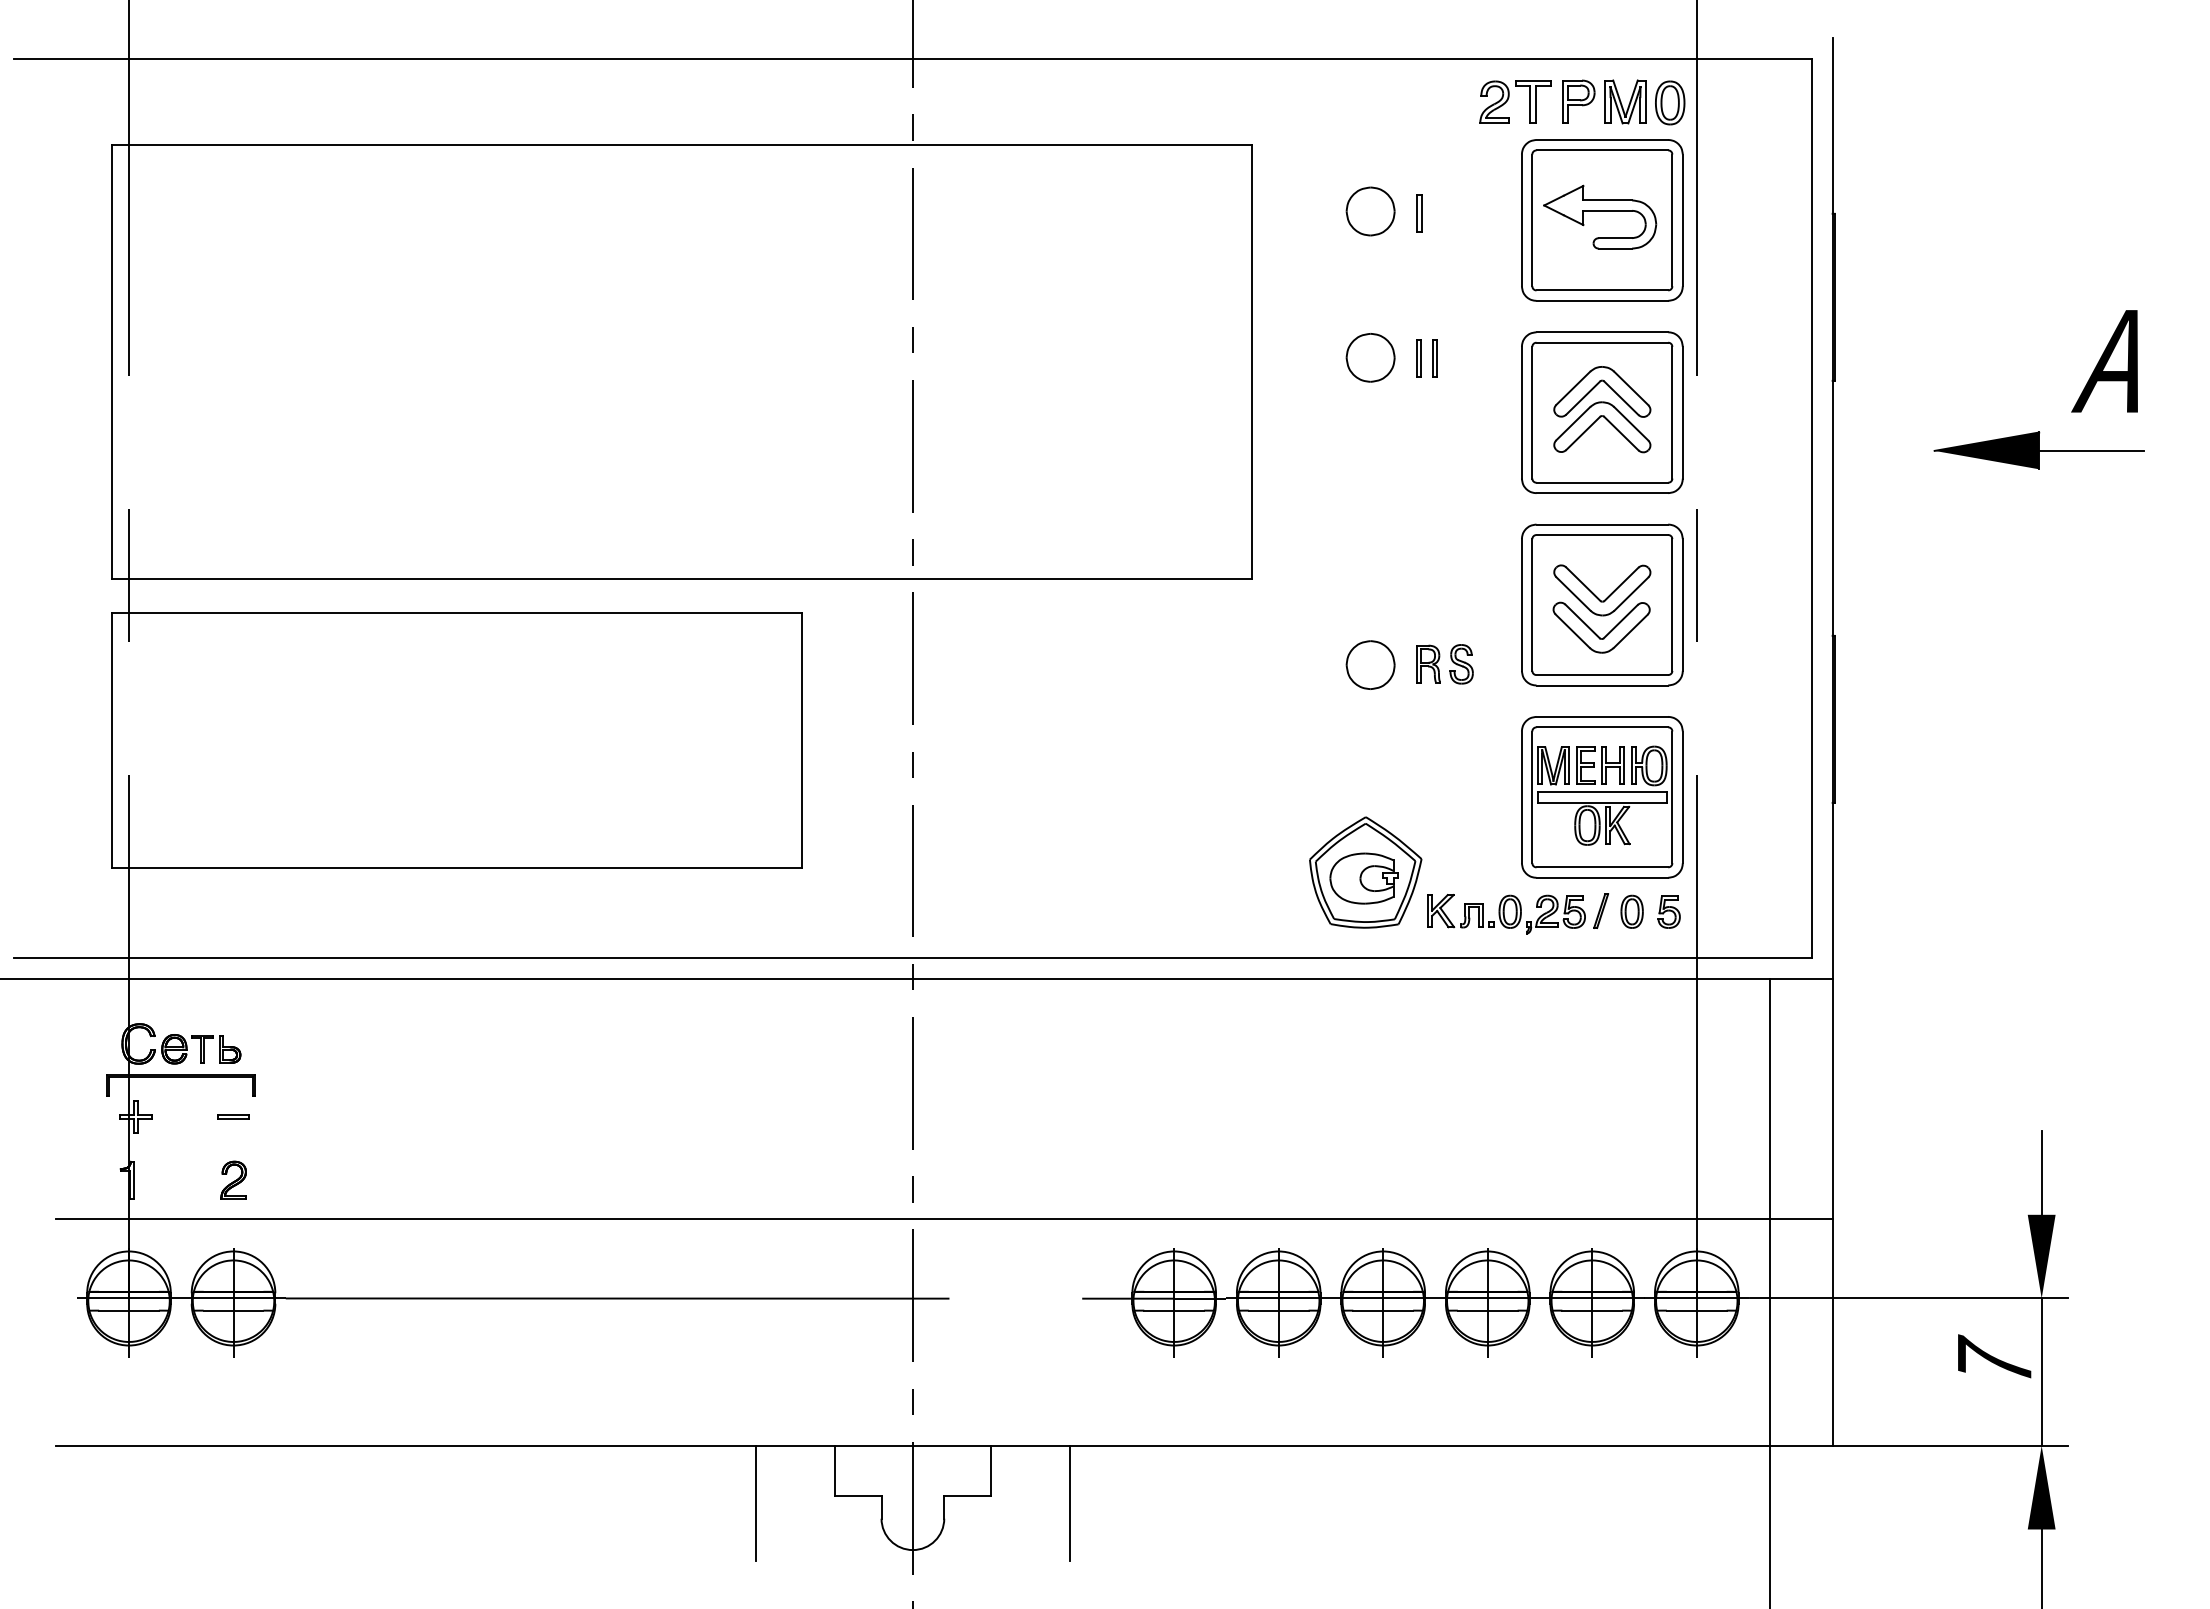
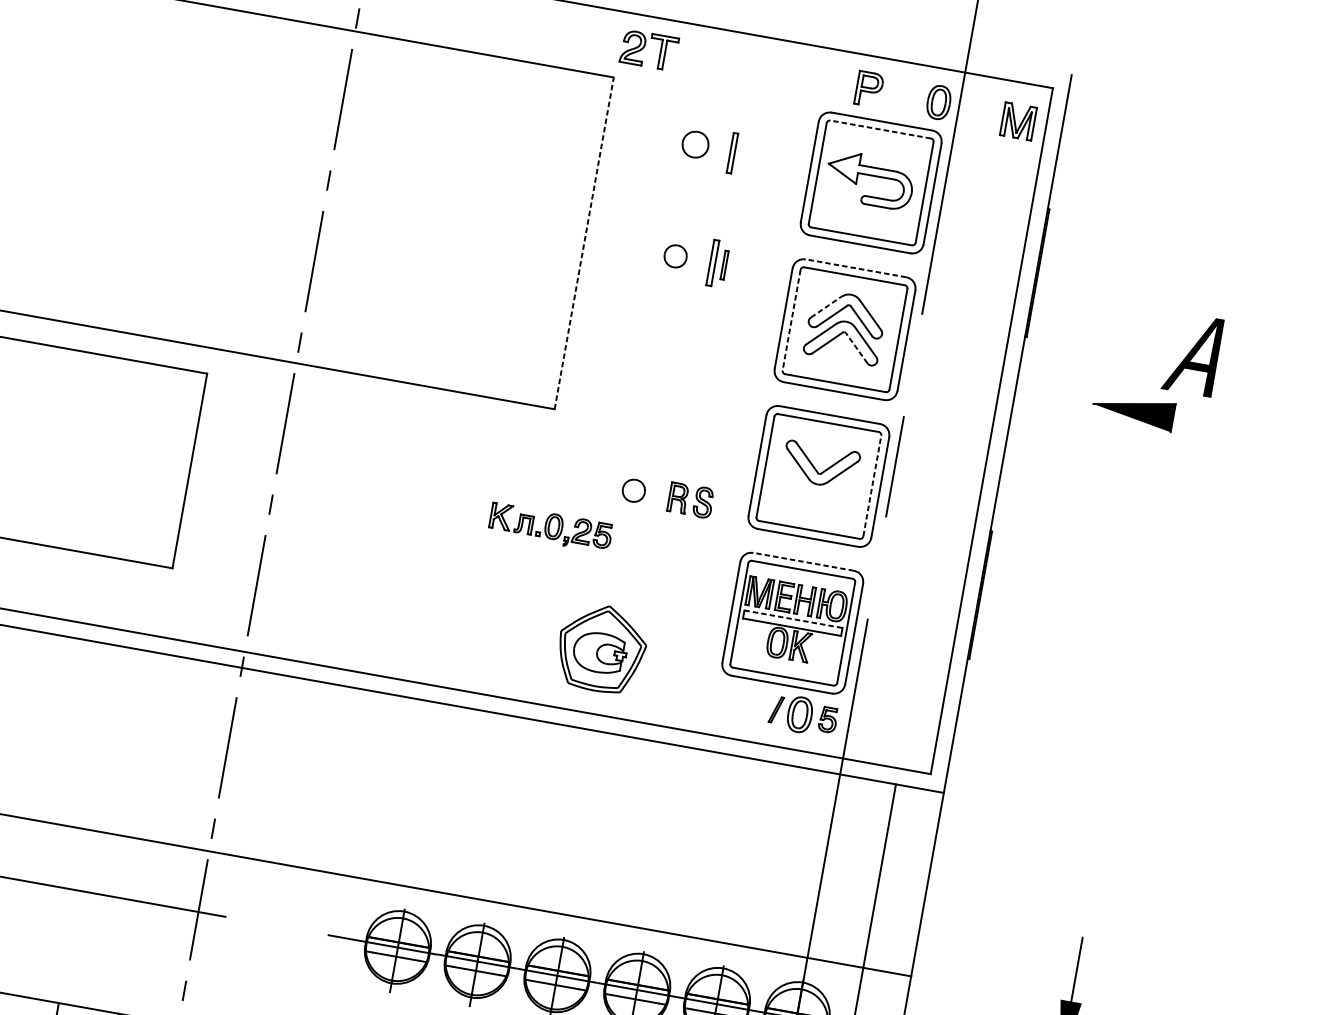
part: (1509, 98) -> (645, 46), moved
part: (1625, 101) -> (1018, 121), moved
line: (1602, 150) -> (880, 129), solid -> dashed
part: (1370, 211) -> (695, 144), size x0.7
part: (1419, 213) -> (732, 152), size x1.4
line: (1602, 332) -> (856, 268), solid -> dashed
part: (1370, 357) -> (675, 256), size x0.6
part: (1418, 358) -> (712, 263), size x1.6
line: (1251, 361) -> (584, 242), solid -> dashed
text: (2104, 361) -> (1192, 354), moved
line: (1573, 388) -> (826, 307), solid -> dashed
line: (1532, 412) -> (791, 320), solid -> dashed
line: (1621, 433) -> (856, 348), solid -> dashed
line: (2091, 450) -> (1213, 425), removed
line: (1672, 605) -> (872, 486), solid -> dashed
part: (1595, 632) -> (809, 496), removed
part: (1370, 664) -> (633, 490), size x0.6
line: (1602, 716) -> (803, 561), solid -> dashed
line: (1602, 792) -> (793, 619), solid -> dashed
part: (1631, 911) -> (799, 714), size x1.4
part: (1506, 914) -> (550, 528), moved

